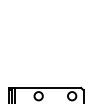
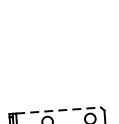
line: (48, 87) -> (59, 110), solid -> dashed

